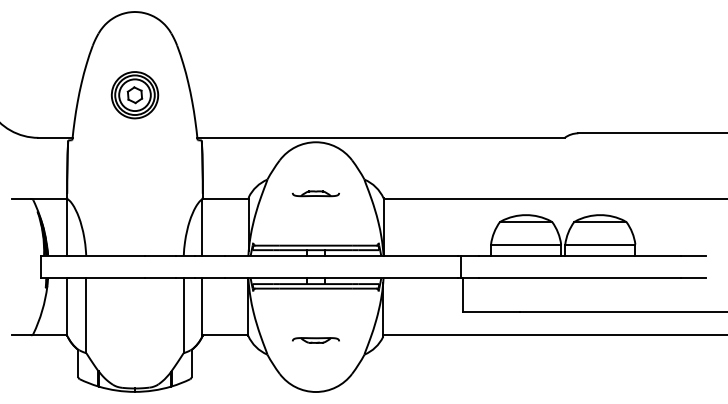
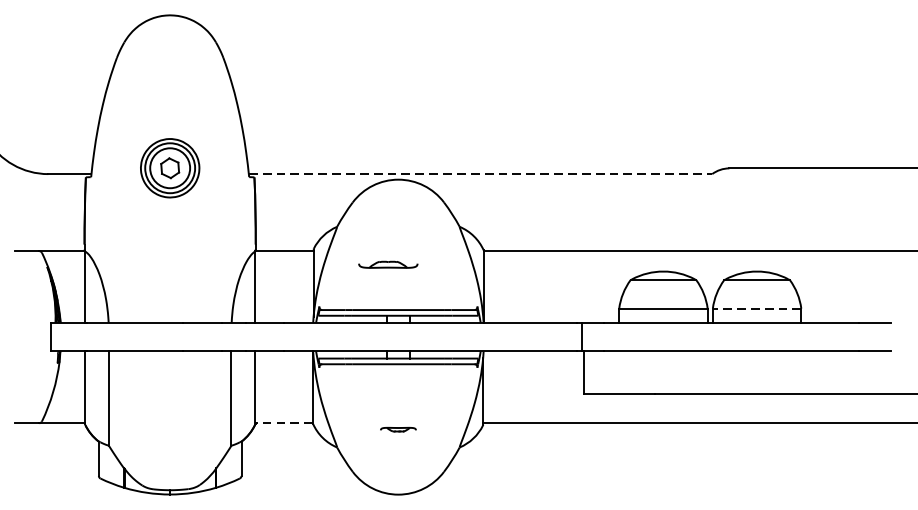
part: (134, 95) -> (169, 168), moved
line: (381, 137) -> (481, 173), solid -> dashed
part: (315, 193) -> (387, 264), moved
line: (599, 244) -> (756, 308), solid -> dashed
line: (224, 335) -> (283, 423), solid -> dashed
part: (315, 340) -> (397, 429), size x0.6

